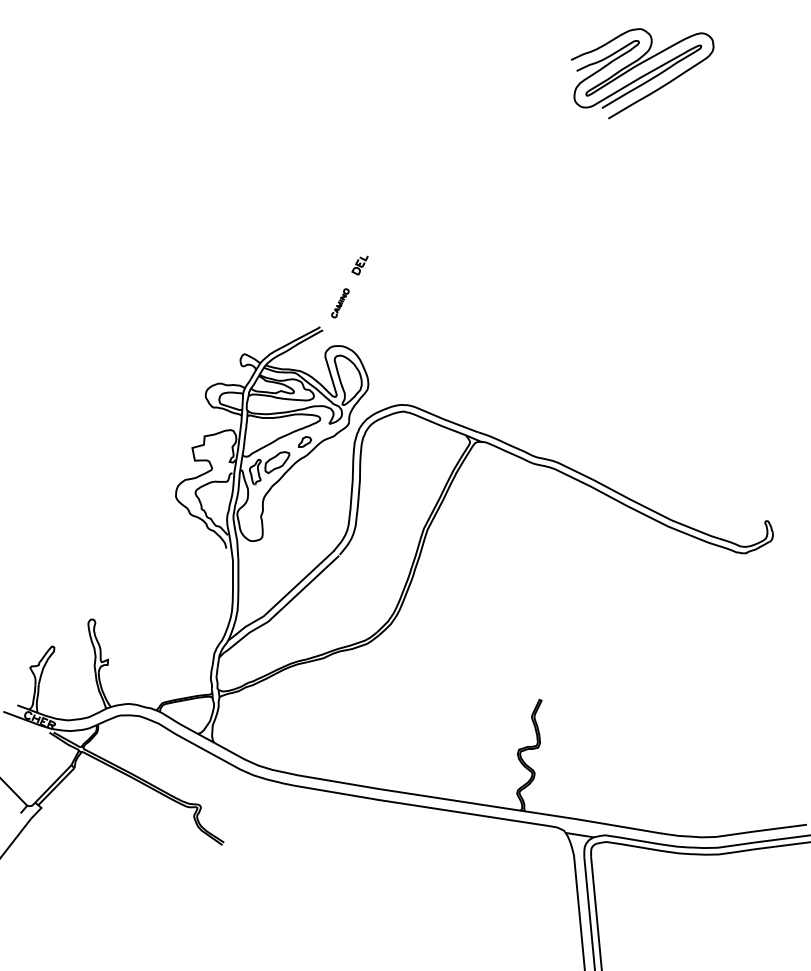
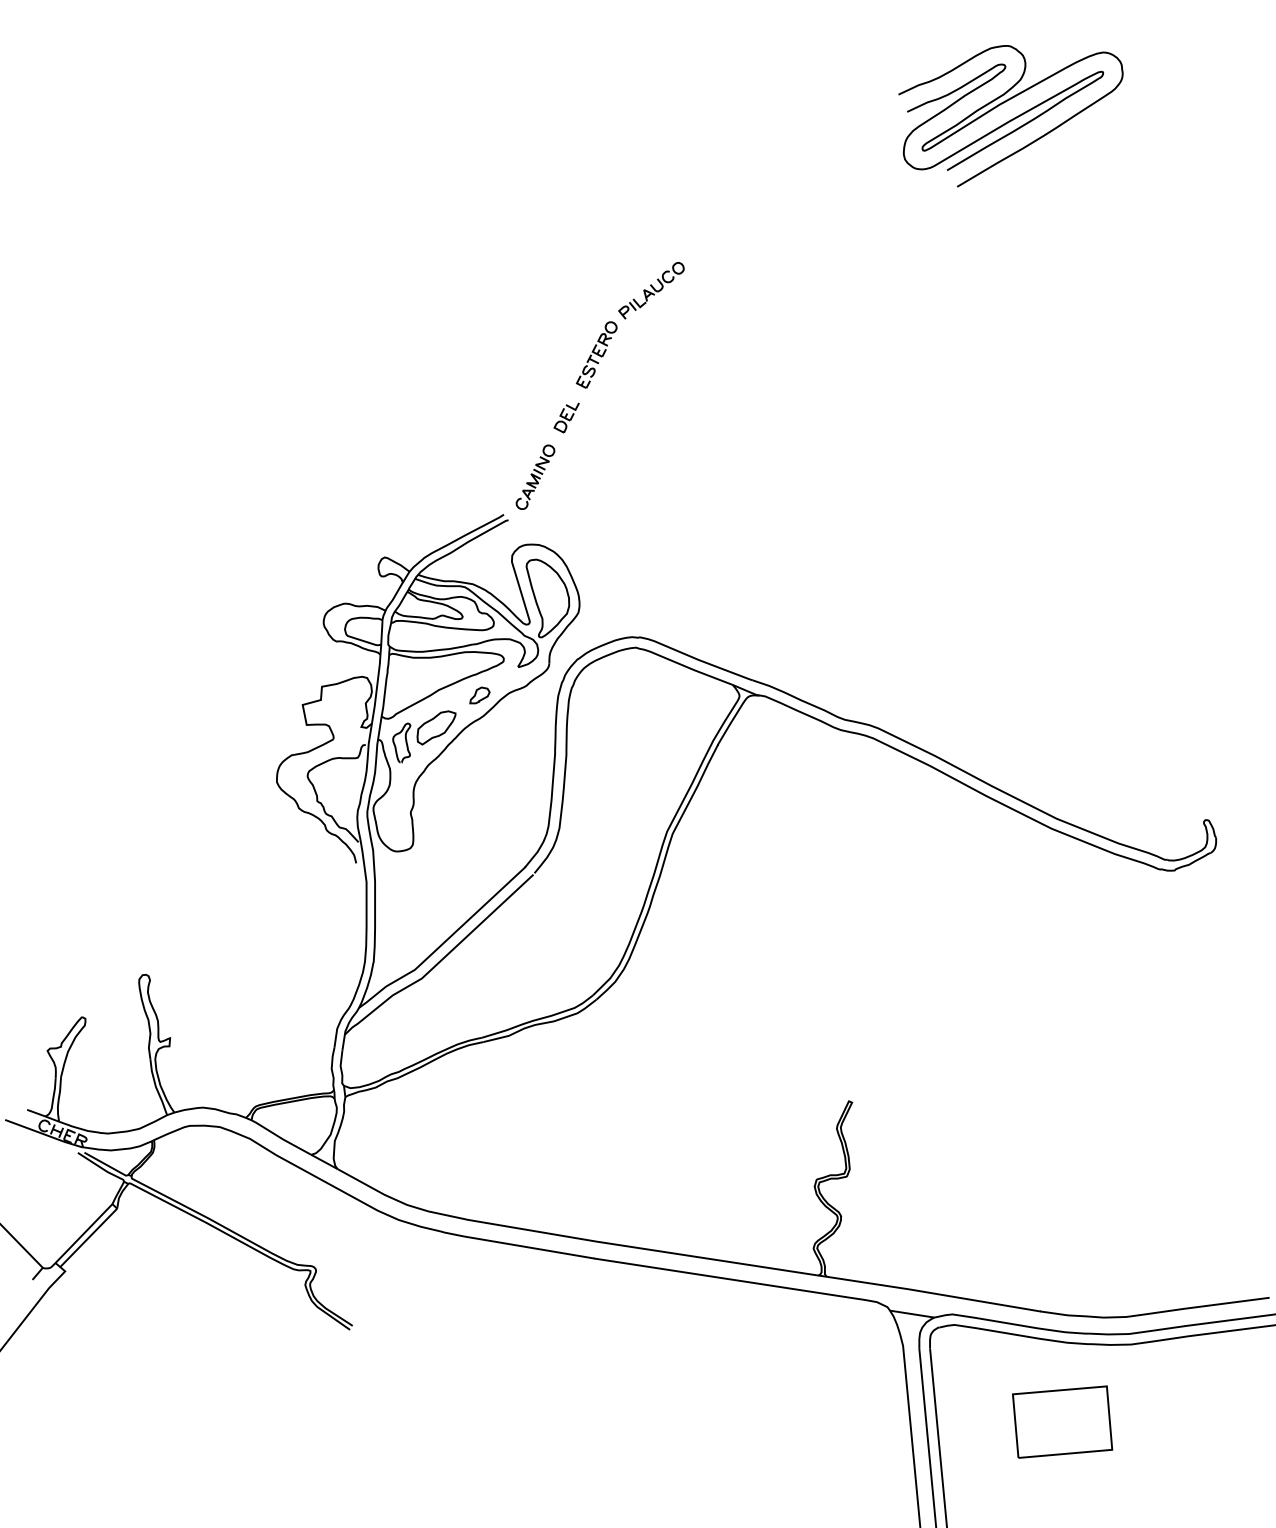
part: (400, 206) -> (630, 325), added
part: (340, 303) -> (535, 477), size x1.43
part: (674, 903) -> (1061, 1421), added

